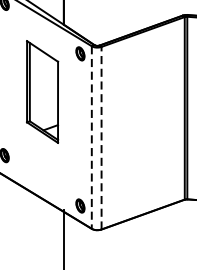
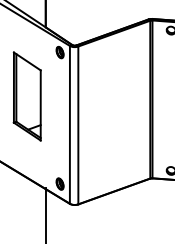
part: (41, 91) -> (26, 96), moved
line: (91, 137) -> (69, 124), dashed -> solid
line: (101, 138) -> (78, 125), dashed -> solid

